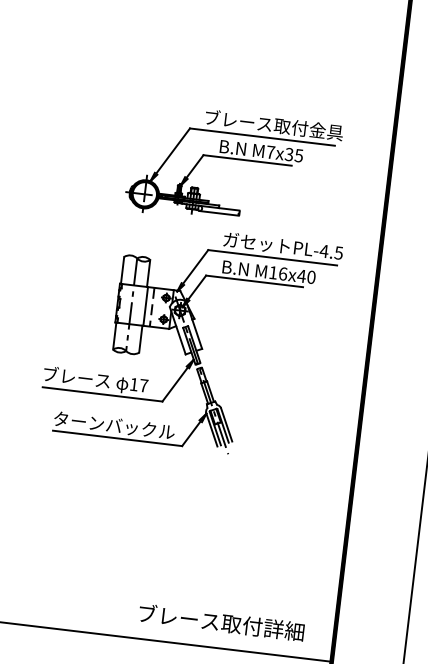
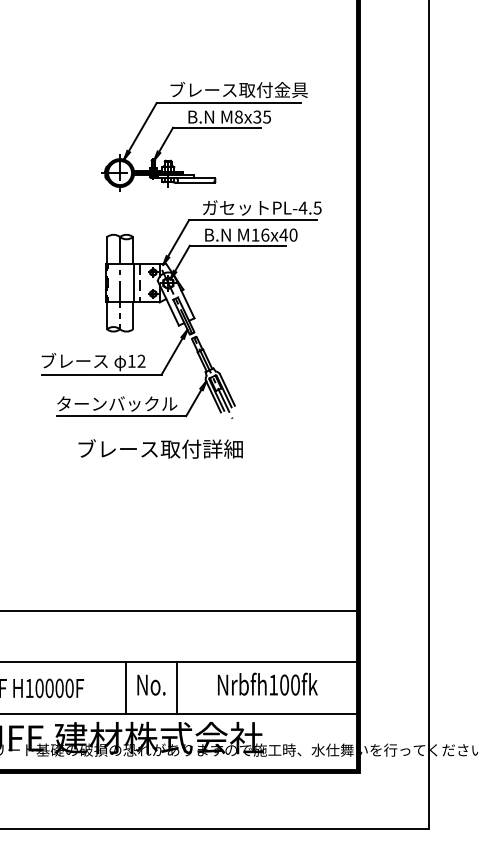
text: (270, 151) -> (238, 116), M7x35 -> M8x35
text: (143, 384) -> (141, 360), 17 -> 12
text: (221, 622) -> (160, 448), moved

